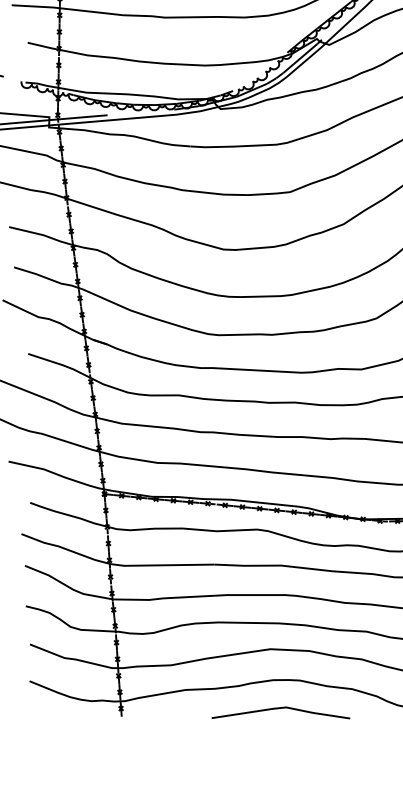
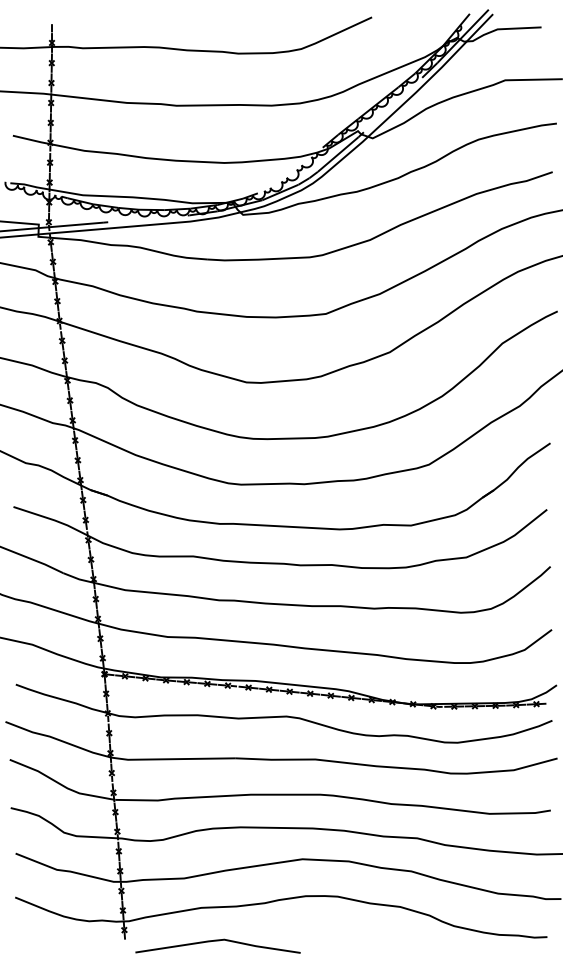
line: (280, 708) -> (217, 941), moved

